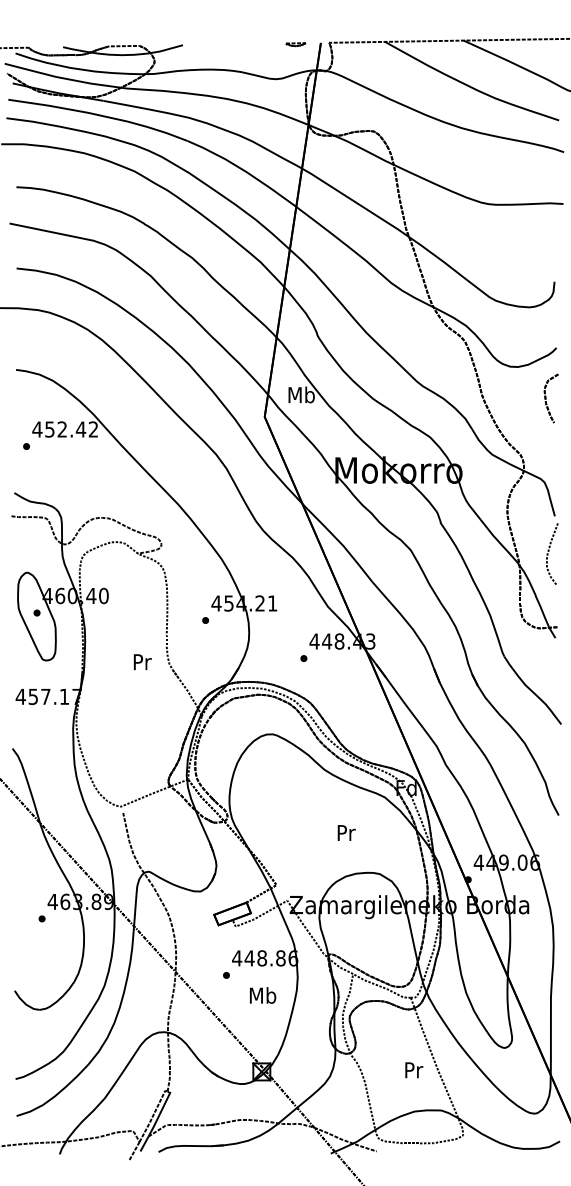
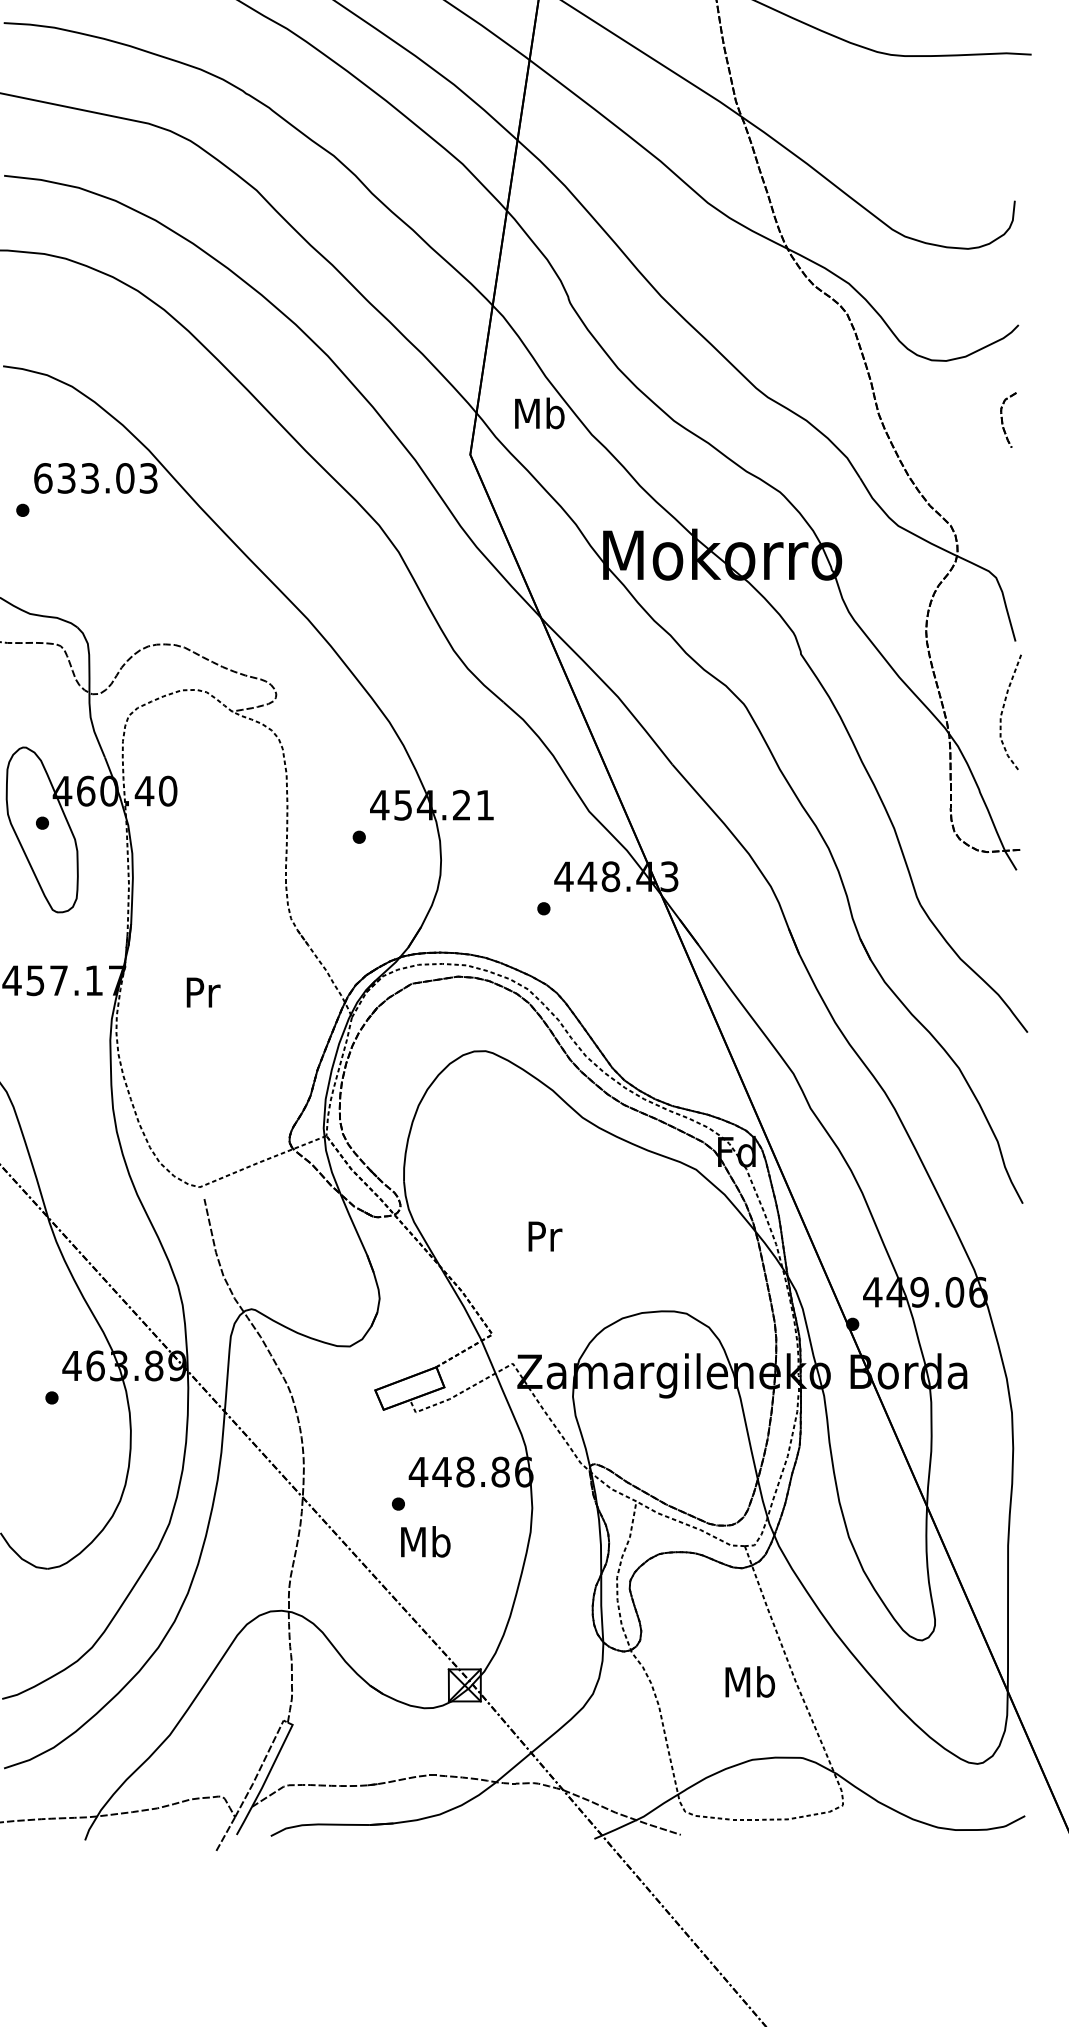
part: (550, 398) -> (1007, 420), size x0.6
text: (65, 429) -> (95, 478), 452.42 -> 633.03
text: (142, 662) -> (203, 993), moved
text: (346, 832) -> (545, 1235), moved
text: (263, 995) -> (426, 1541), moved
text: (413, 1069) -> (749, 1680), Pr -> Mb

